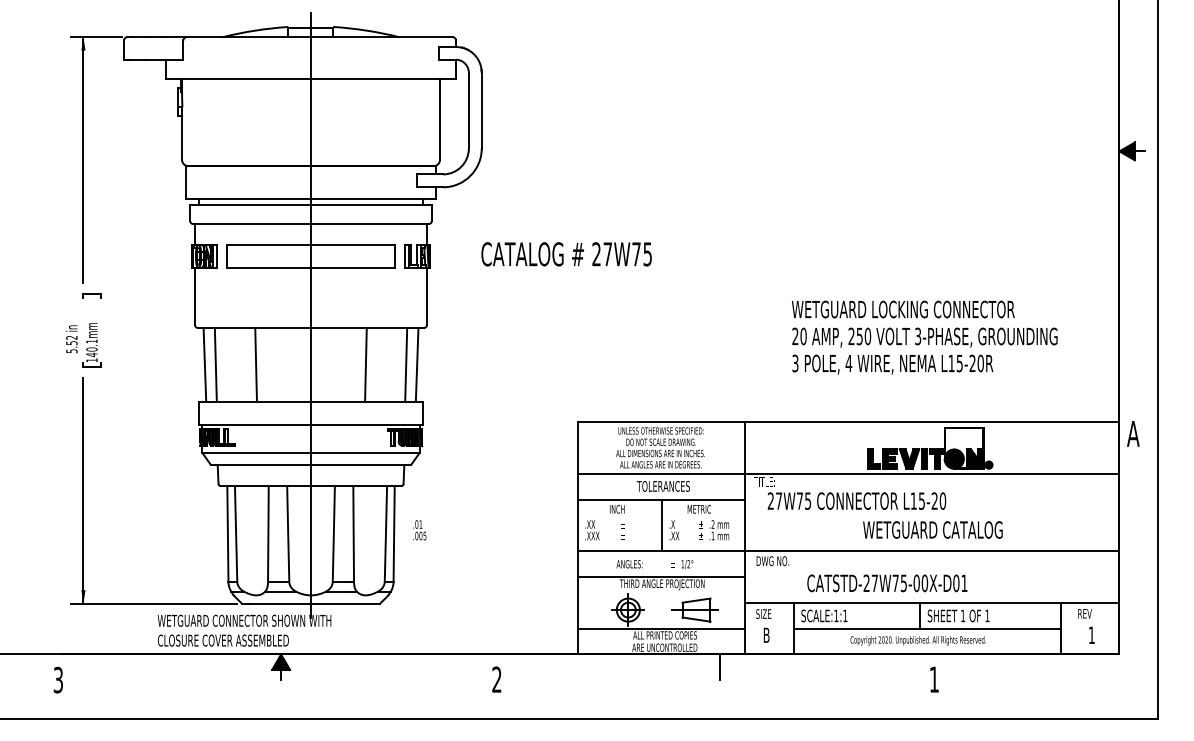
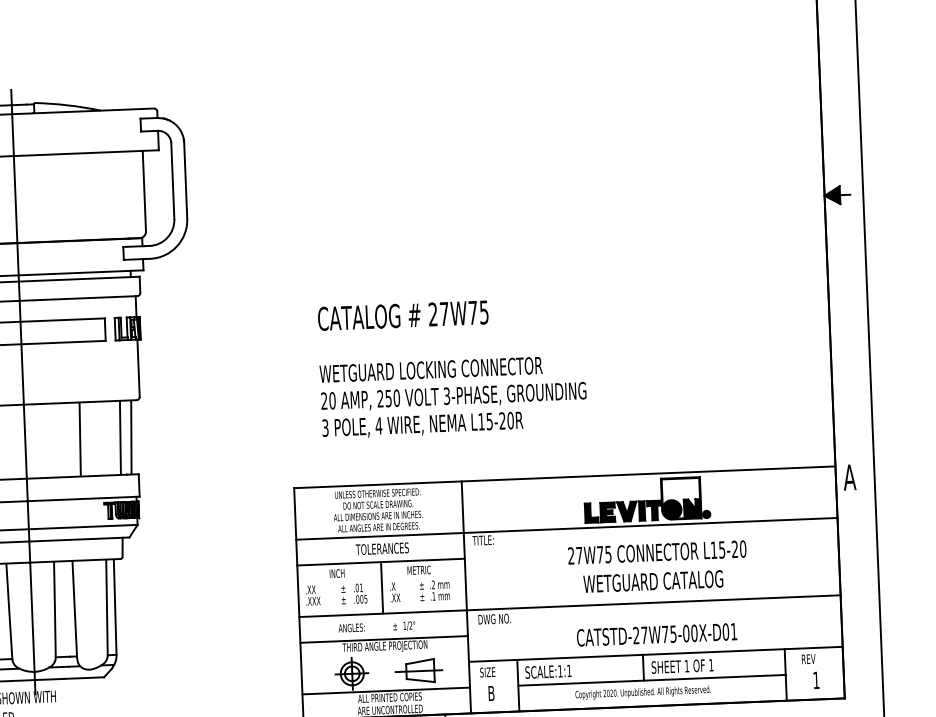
text: (566, 254) -> (403, 315), moved
text: (924, 337) -> (453, 396), moved
text: (856, 500) -> (656, 551), moved
text: (419, 530) -> (360, 593), moved
text: (887, 583) -> (657, 634), moved

